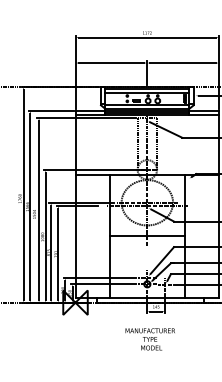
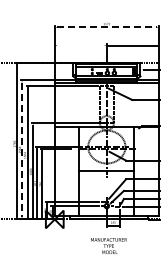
line: (146, 37) -> (106, 27), solid -> dashed
line: (111, 62) -> (80, 45), removed
line: (30, 207) -> (22, 150), solid -> dashed

